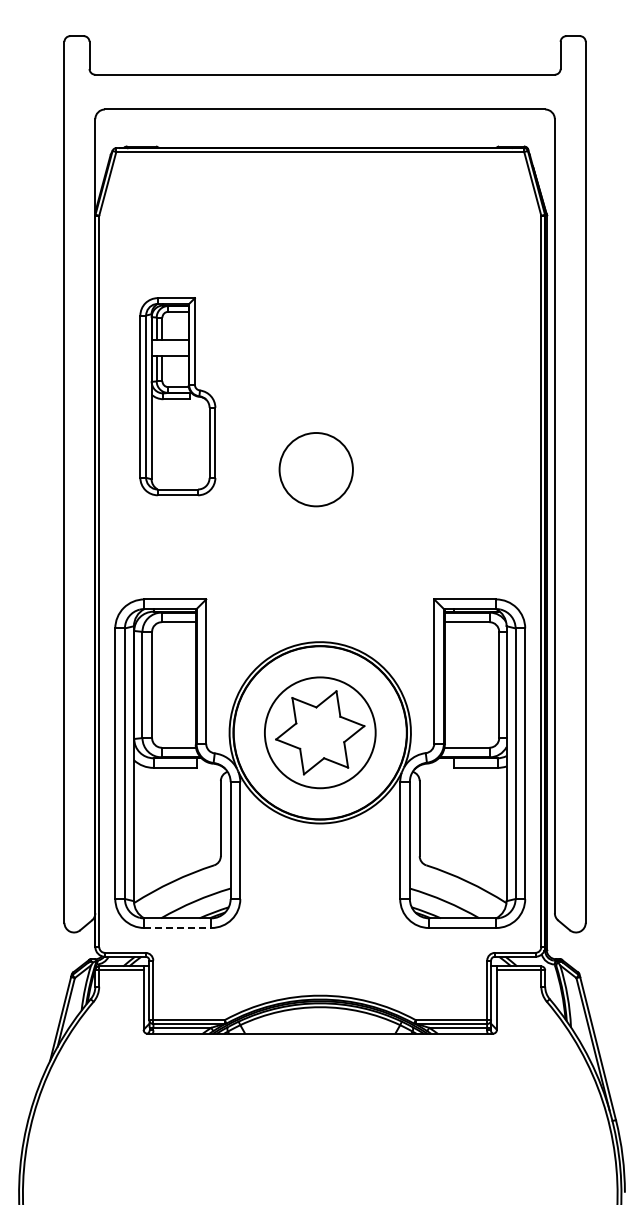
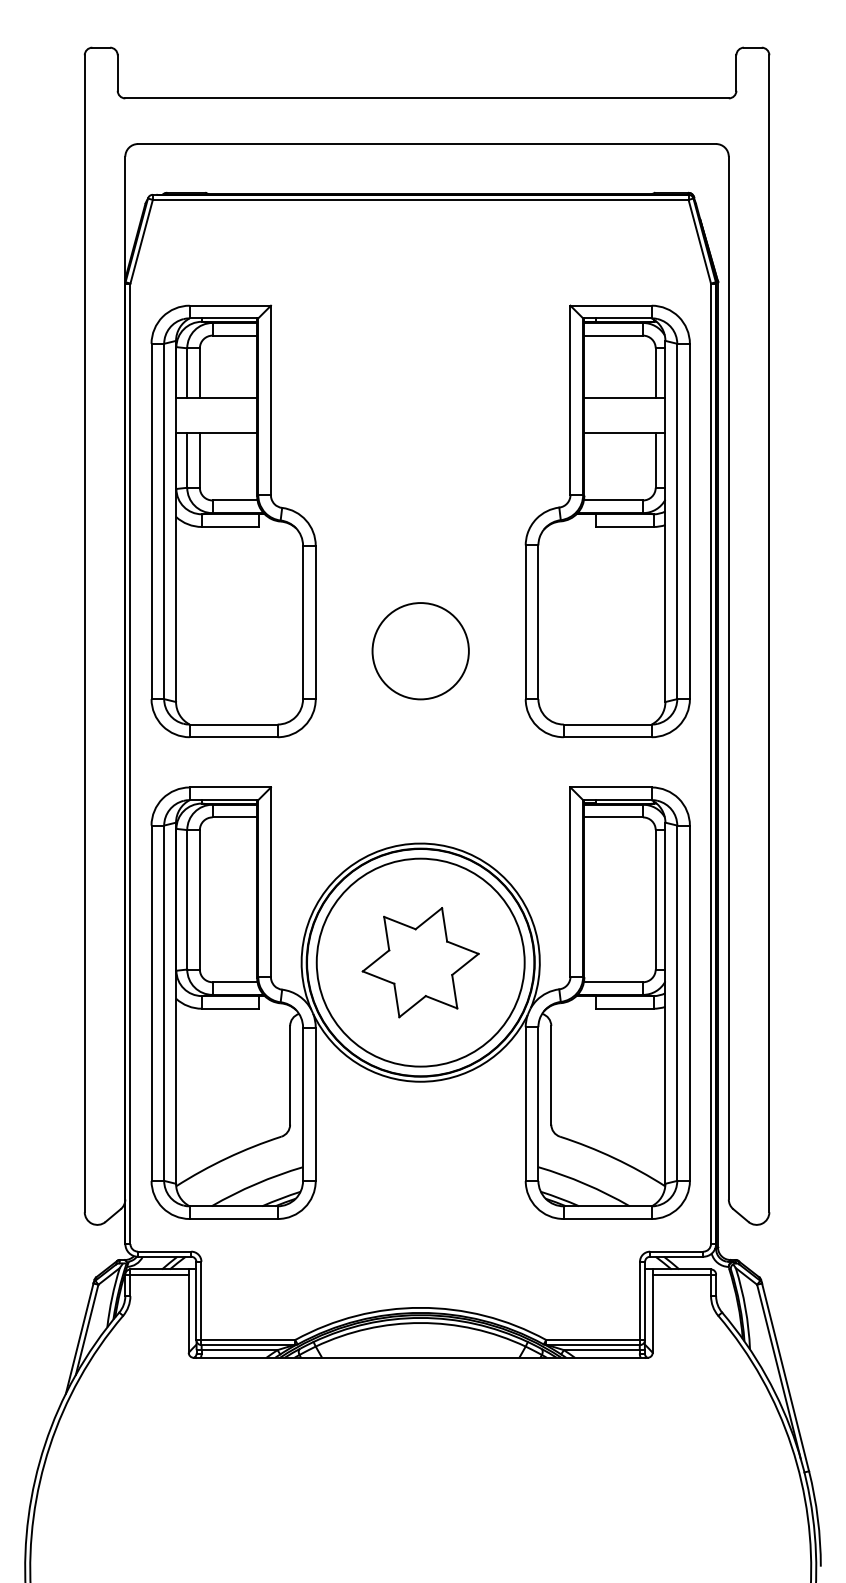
part: (177, 396) -> (233, 520), size x1.67
part: (462, 396) -> (607, 520), added
circle: (315, 469) -> (419, 650), moved
circle: (320, 732) -> (421, 962), size x1.43
line: (178, 928) -> (234, 1219), dashed -> solid

